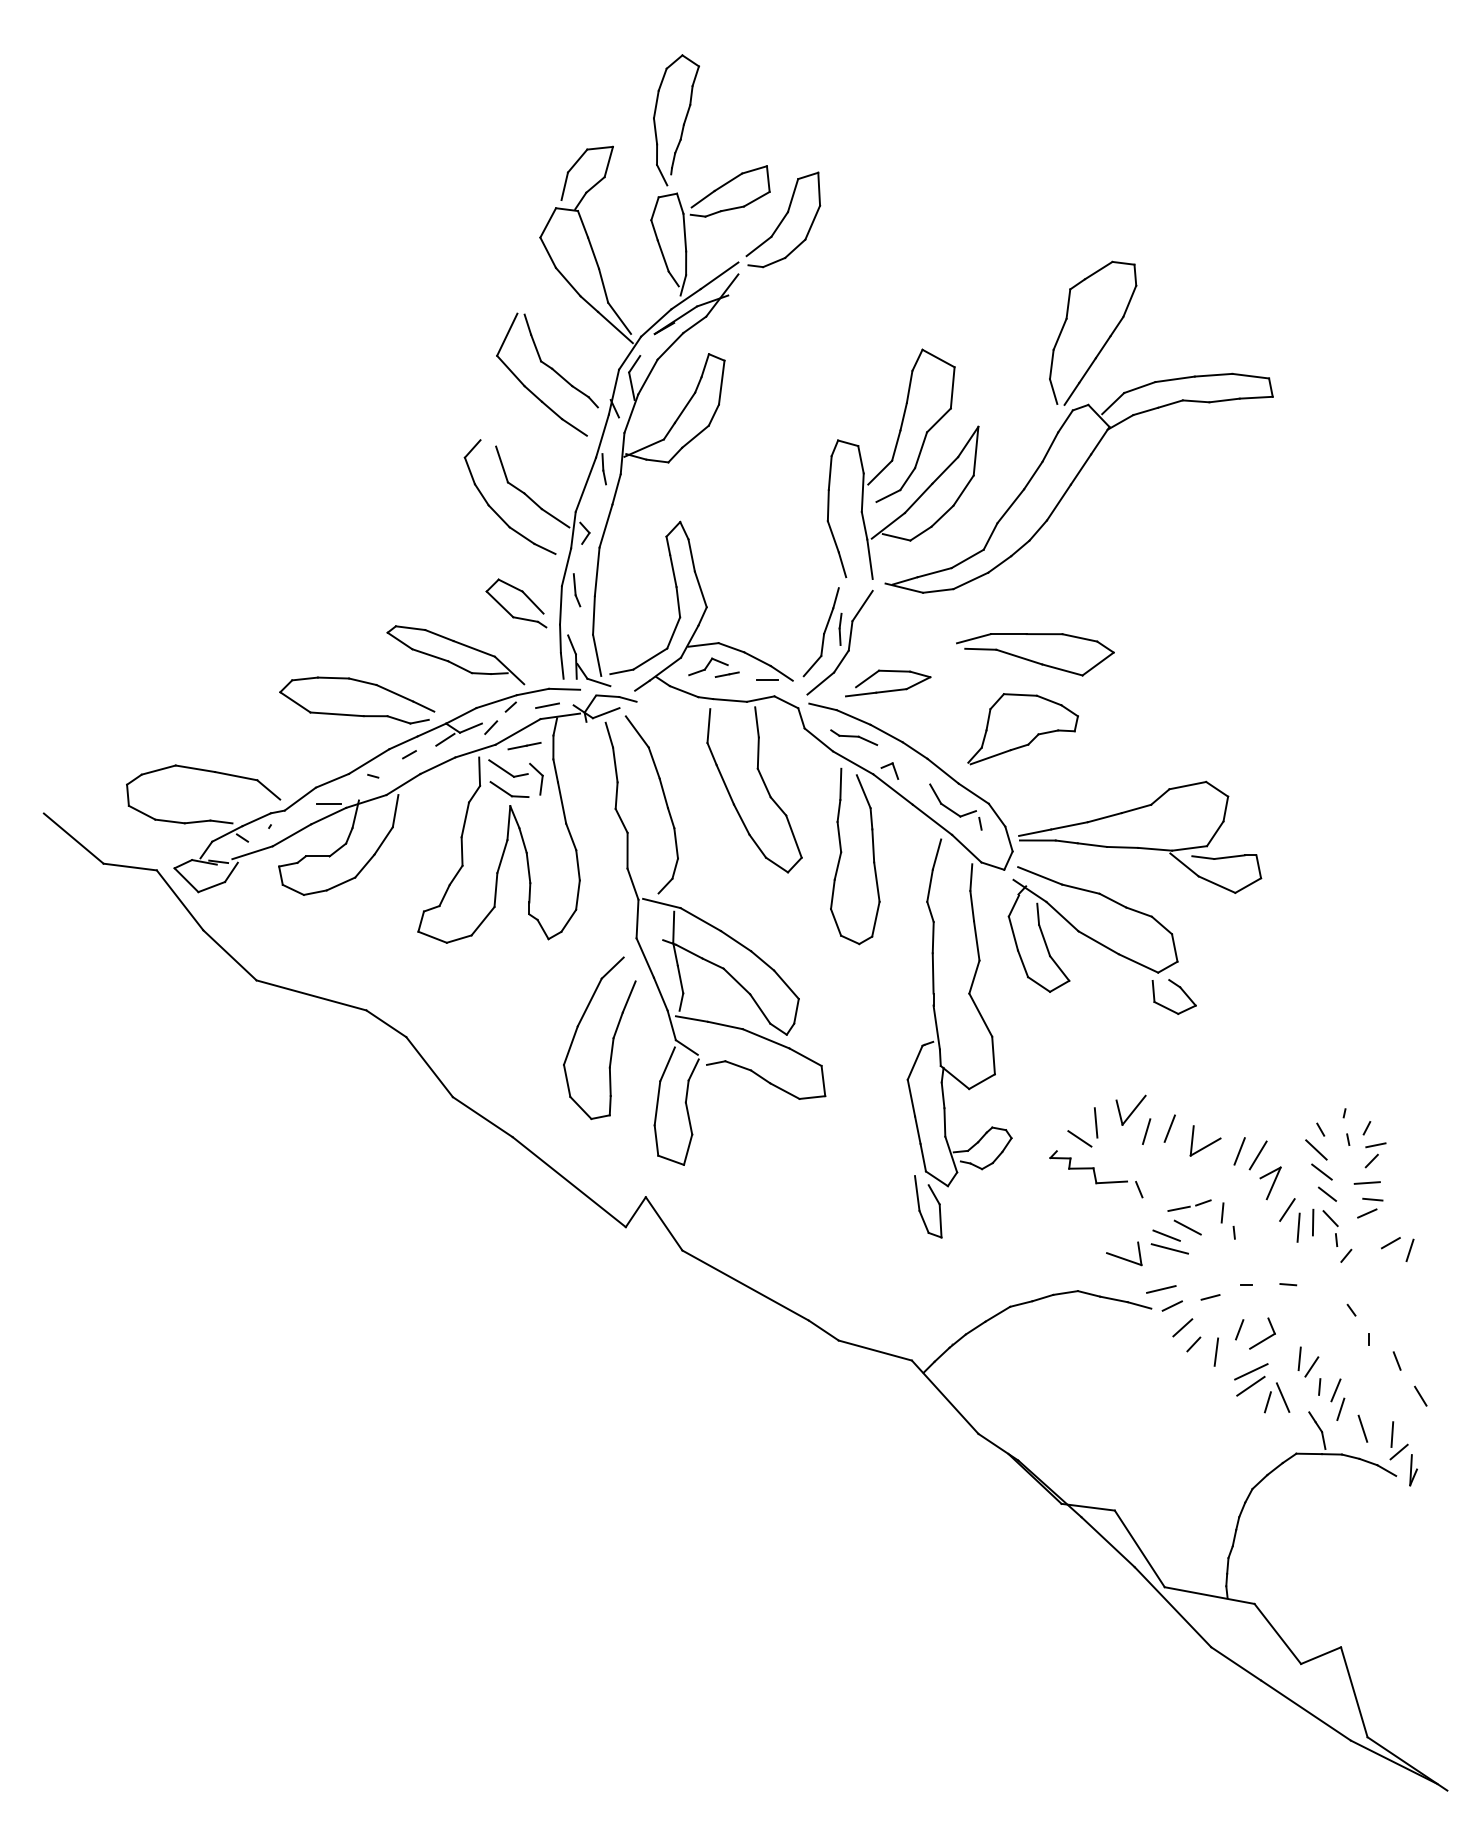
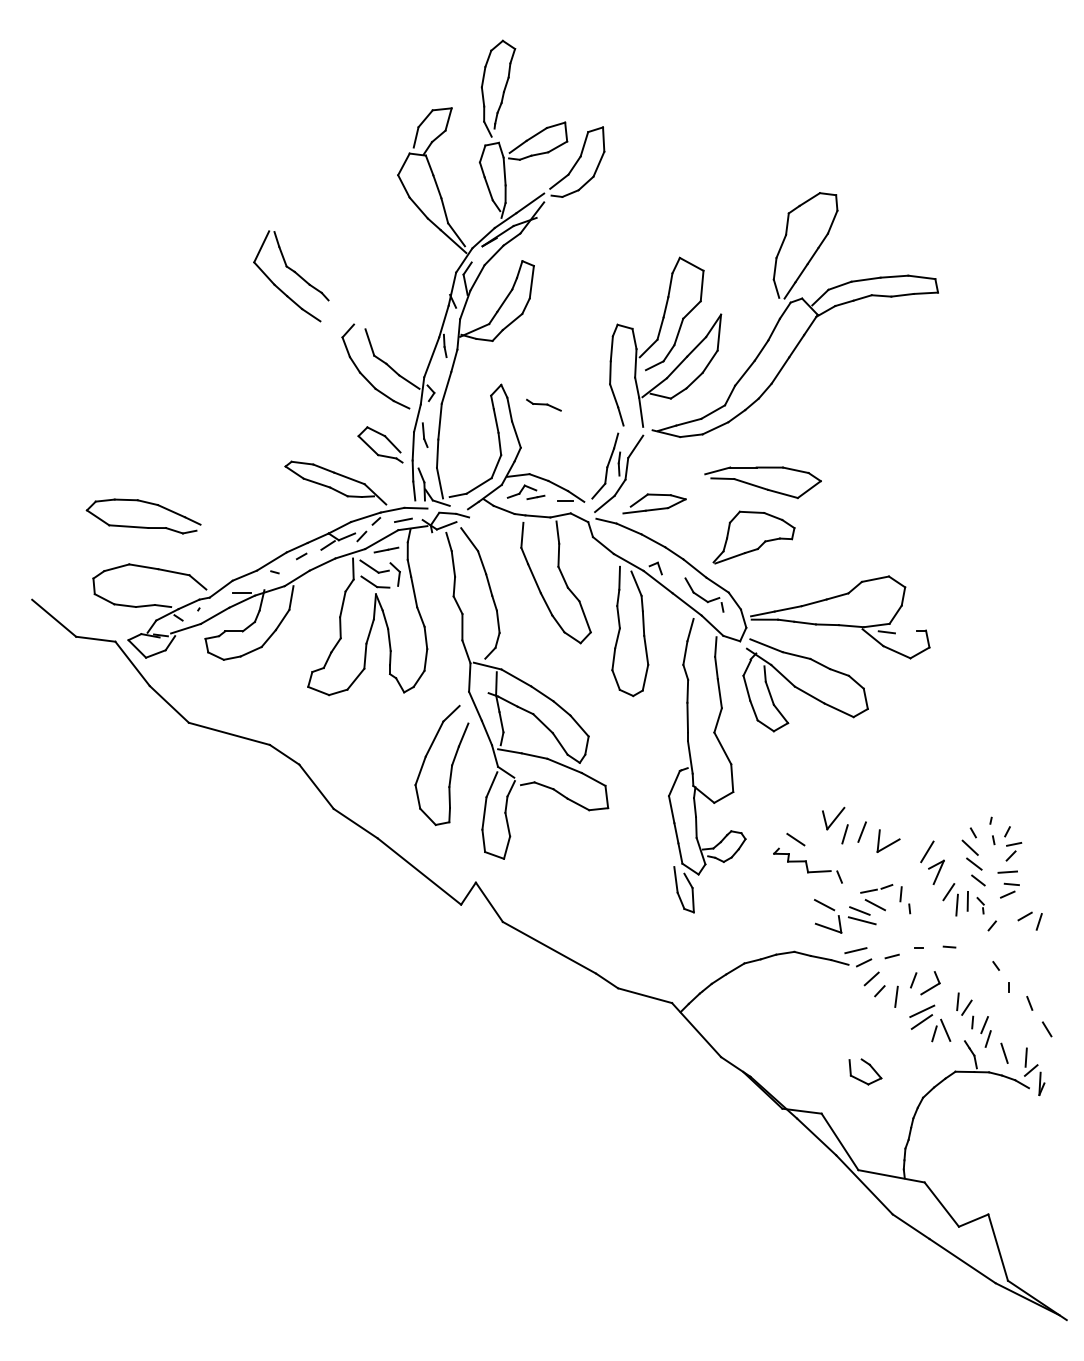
part: (549, 368) -> (292, 271), moved
part: (357, 714) -> (143, 526), moved
part: (854, 737) -> (544, 405), moved
line: (1229, 857) -> (906, 632), removed
part: (1180, 989) -> (870, 1066), moved
line: (1095, 1122) -> (807, 827), removed
line: (1239, 1151) -> (913, 848), removed
line: (1118, 1227) -> (824, 904), added
part: (1330, 1228) -> (980, 905), size x0.6

